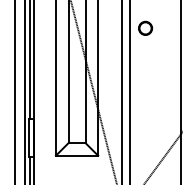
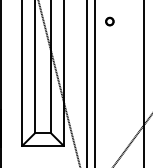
circle: (145, 27) -> (109, 20), size x0.6

